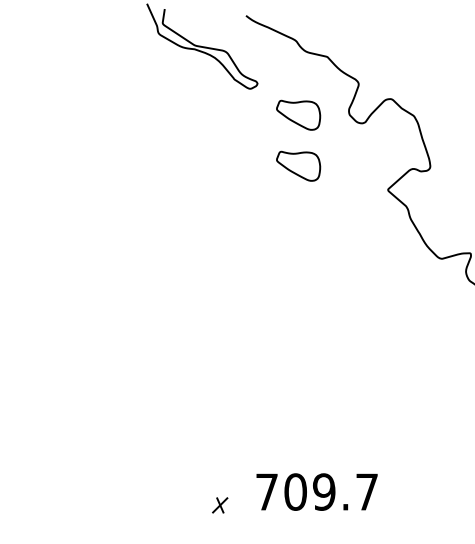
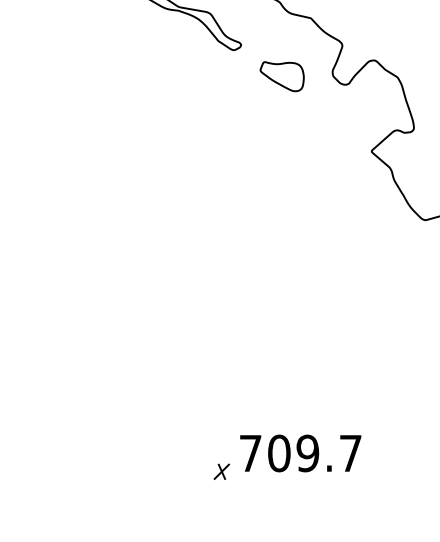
part: (298, 165) -> (282, 126), removed
part: (220, 505) -> (222, 471), moved

